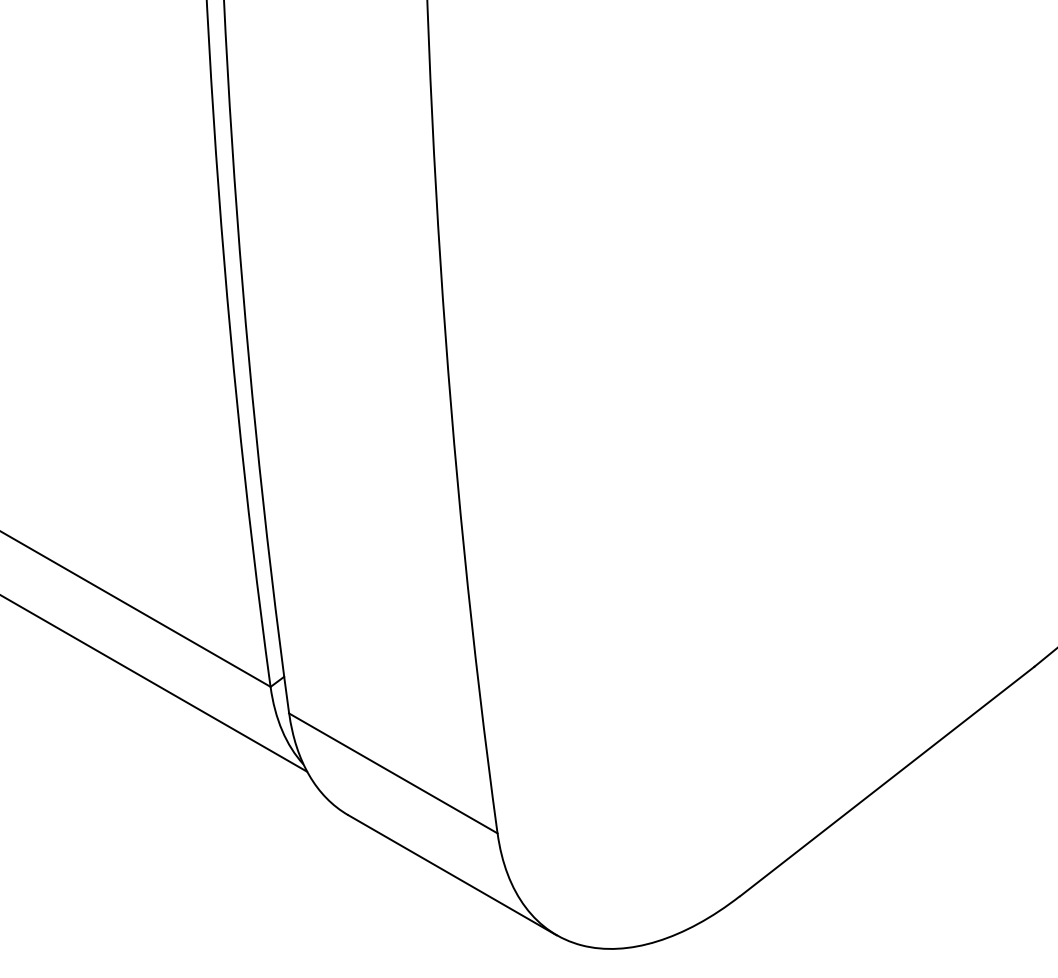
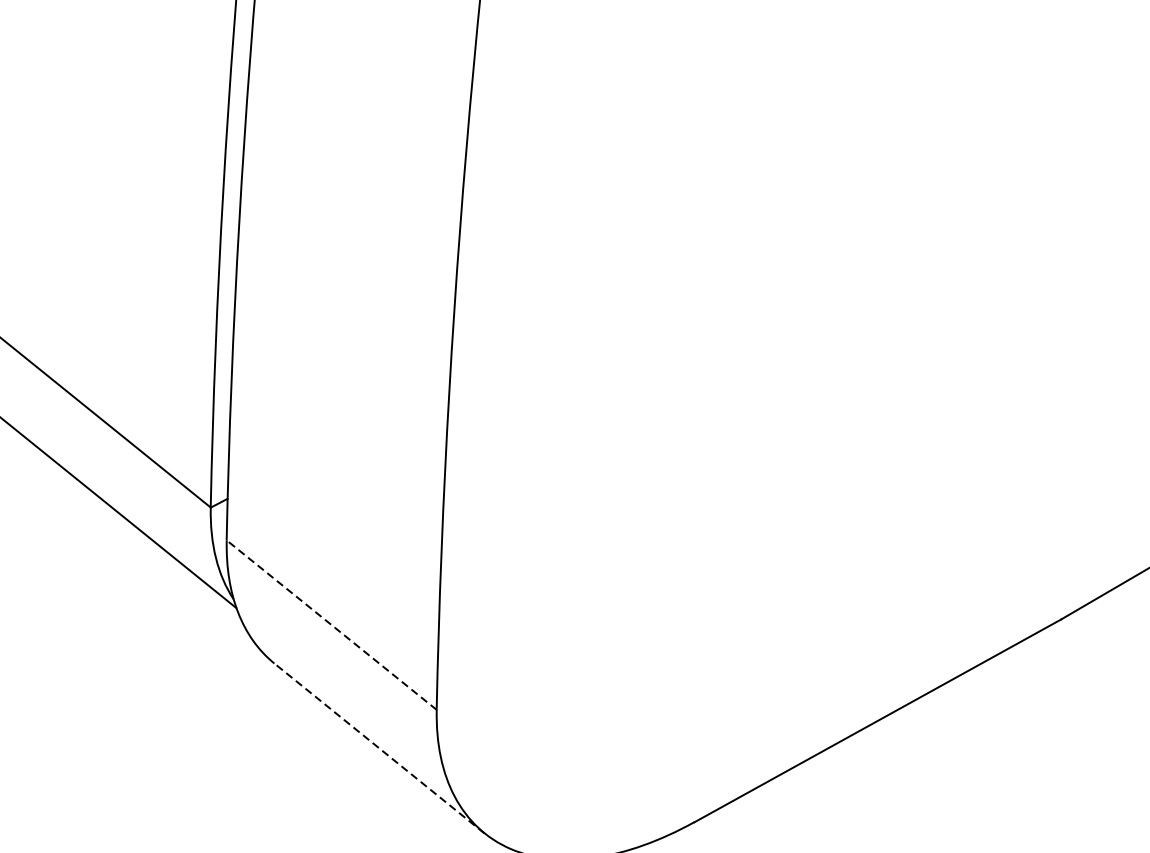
line: (392, 773) -> (330, 625), solid -> dashed
line: (452, 875) -> (379, 748), solid -> dashed

